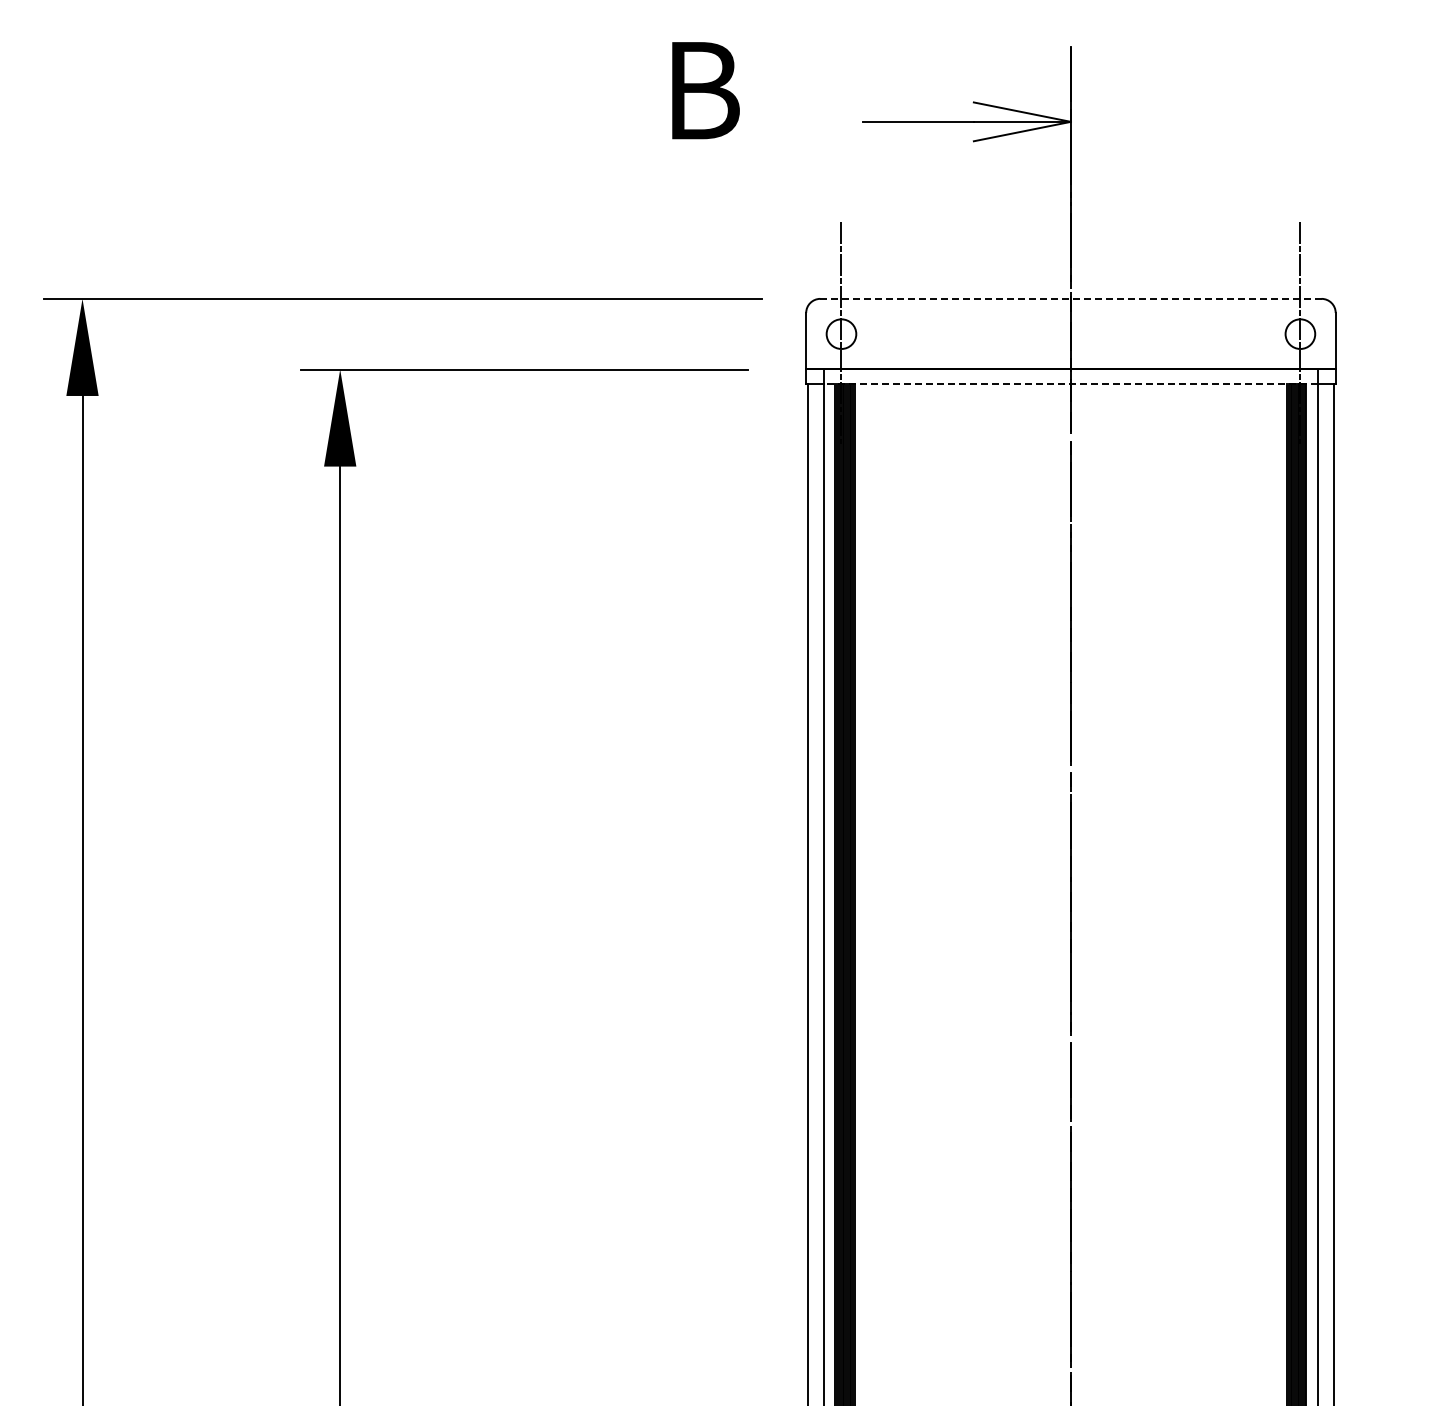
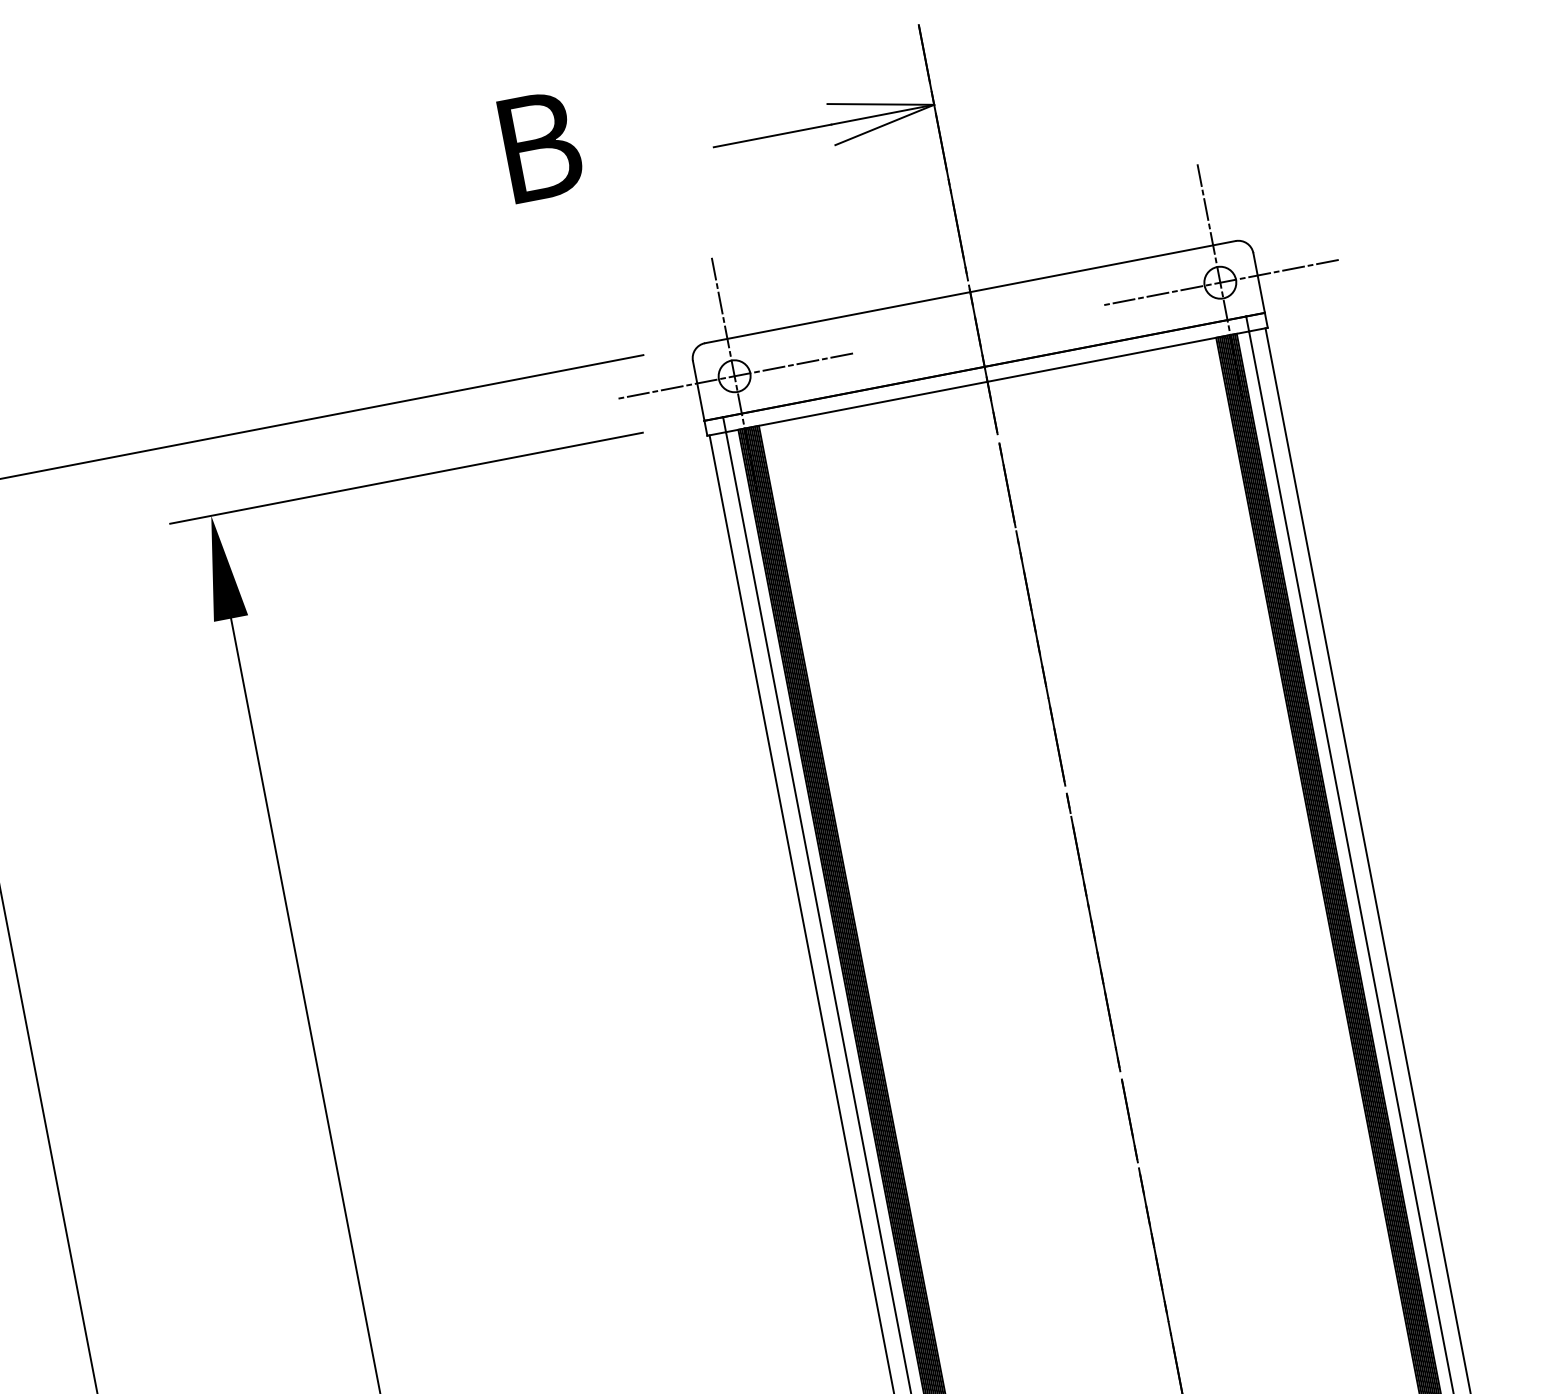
line: (1070, 298) -> (969, 291), dashed -> solid
line: (841, 334) -> (734, 376), added
line: (1300, 334) -> (1220, 283), added
line: (1070, 383) -> (987, 381), dashed -> solid

